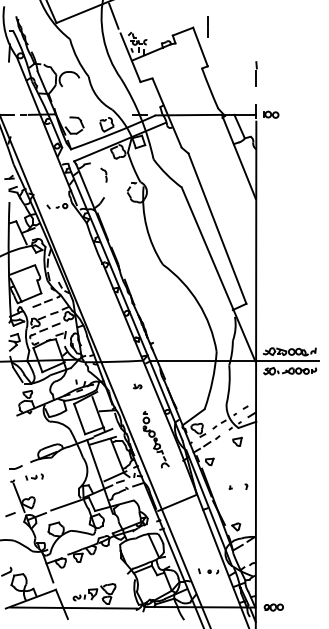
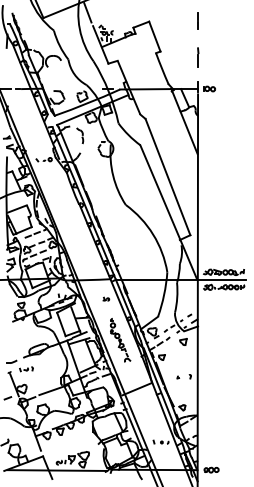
line: (207, 26) -> (197, 20), moved
part: (103, 174) -> (79, 135), size x1.43

